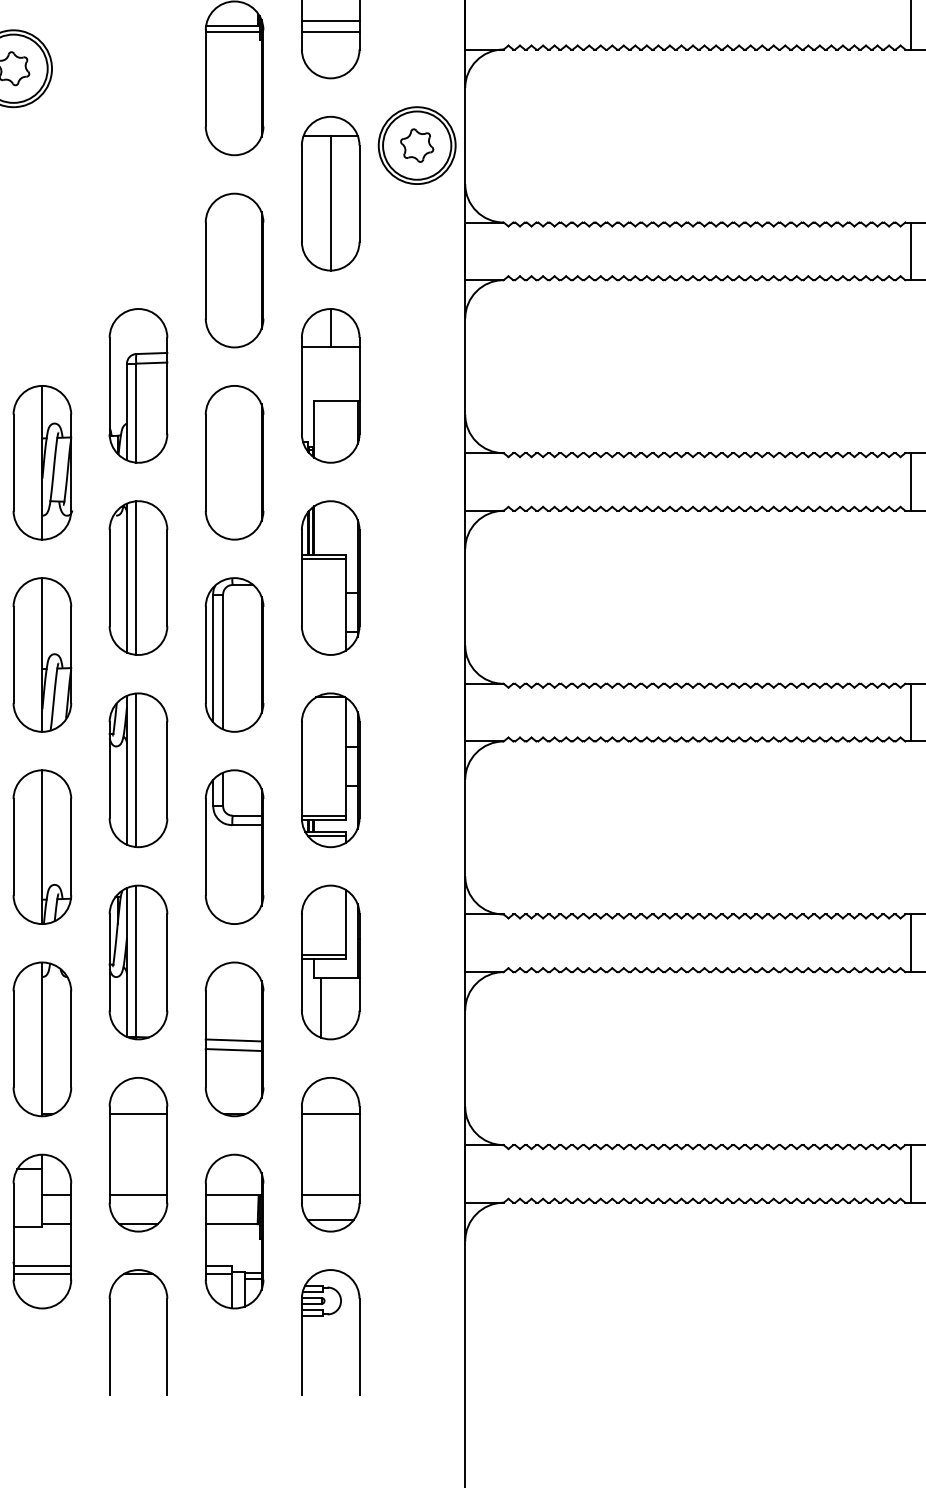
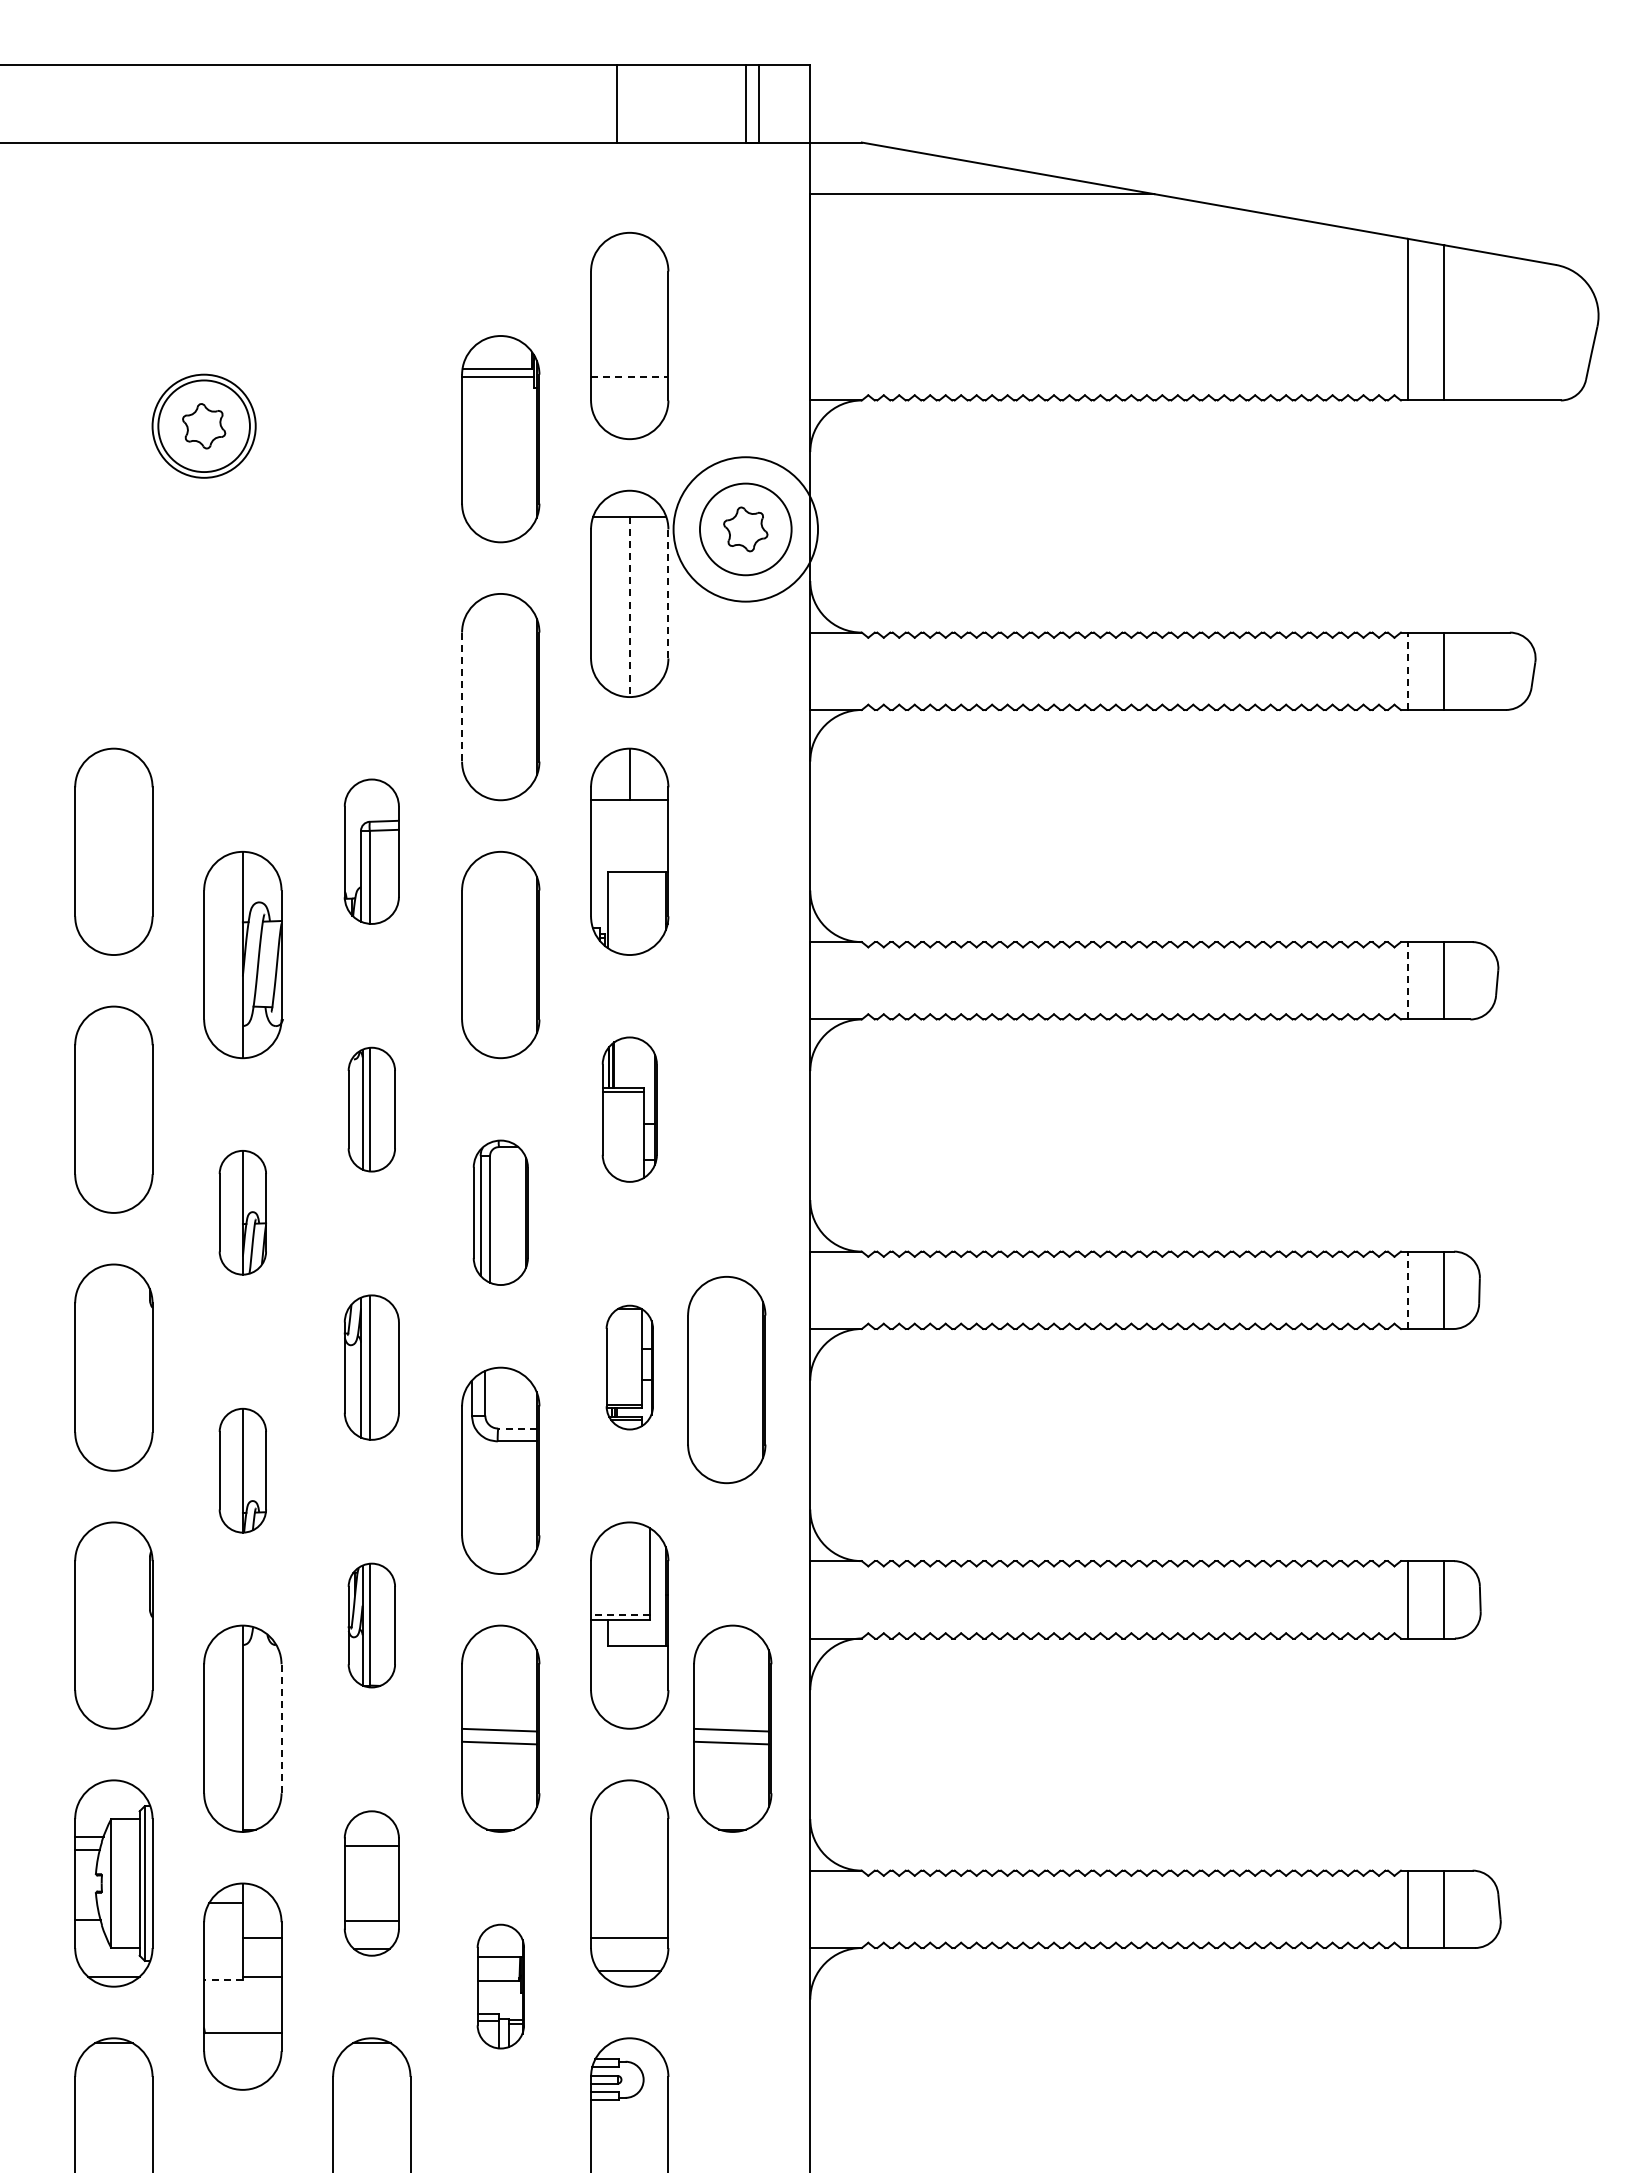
line: (330, 20) -> (629, 361), removed
line: (330, 32) -> (629, 377), solid -> dashed
circle: (416, 145) -> (745, 529), size x1.4
line: (359, 193) -> (668, 593), solid -> dashed
line: (330, 203) -> (629, 607), solid -> dashed
line: (910, 251) -> (1407, 671), solid -> dashed
line: (206, 270) -> (462, 697), solid -> dashed
part: (138, 385) -> (371, 851), size x0.7
line: (910, 481) -> (1407, 980), solid -> dashed
part: (138, 577) -> (371, 1109), size x0.6
part: (330, 577) -> (629, 1109), size x0.7
part: (42, 654) -> (242, 1212), size x0.6
part: (234, 654) -> (500, 1212), size x0.7
line: (910, 712) -> (1407, 1290), solid -> dashed
part: (138, 770) -> (371, 1367), size x0.7
part: (330, 770) -> (629, 1367), size x0.6
part: (402, 779) -> (726, 1380), added
line: (247, 815) -> (517, 1428), solid -> dashed
part: (42, 846) -> (242, 1470), size x0.6
line: (323, 954) -> (620, 1615), solid -> dashed
part: (138, 962) -> (371, 1625), size x0.6
line: (320, 1007) -> (616, 1686), removed
line: (71, 1039) -> (281, 1728), solid -> dashed
part: (407, 1039) -> (732, 1728), added
line: (330, 1114) -> (629, 1829), removed
part: (138, 1154) -> (371, 1883), size x0.7
line: (27, 1226) -> (223, 1980), solid -> dashed
part: (234, 1231) -> (500, 1986), size x0.6
line: (42, 1273) -> (242, 2043), removed

